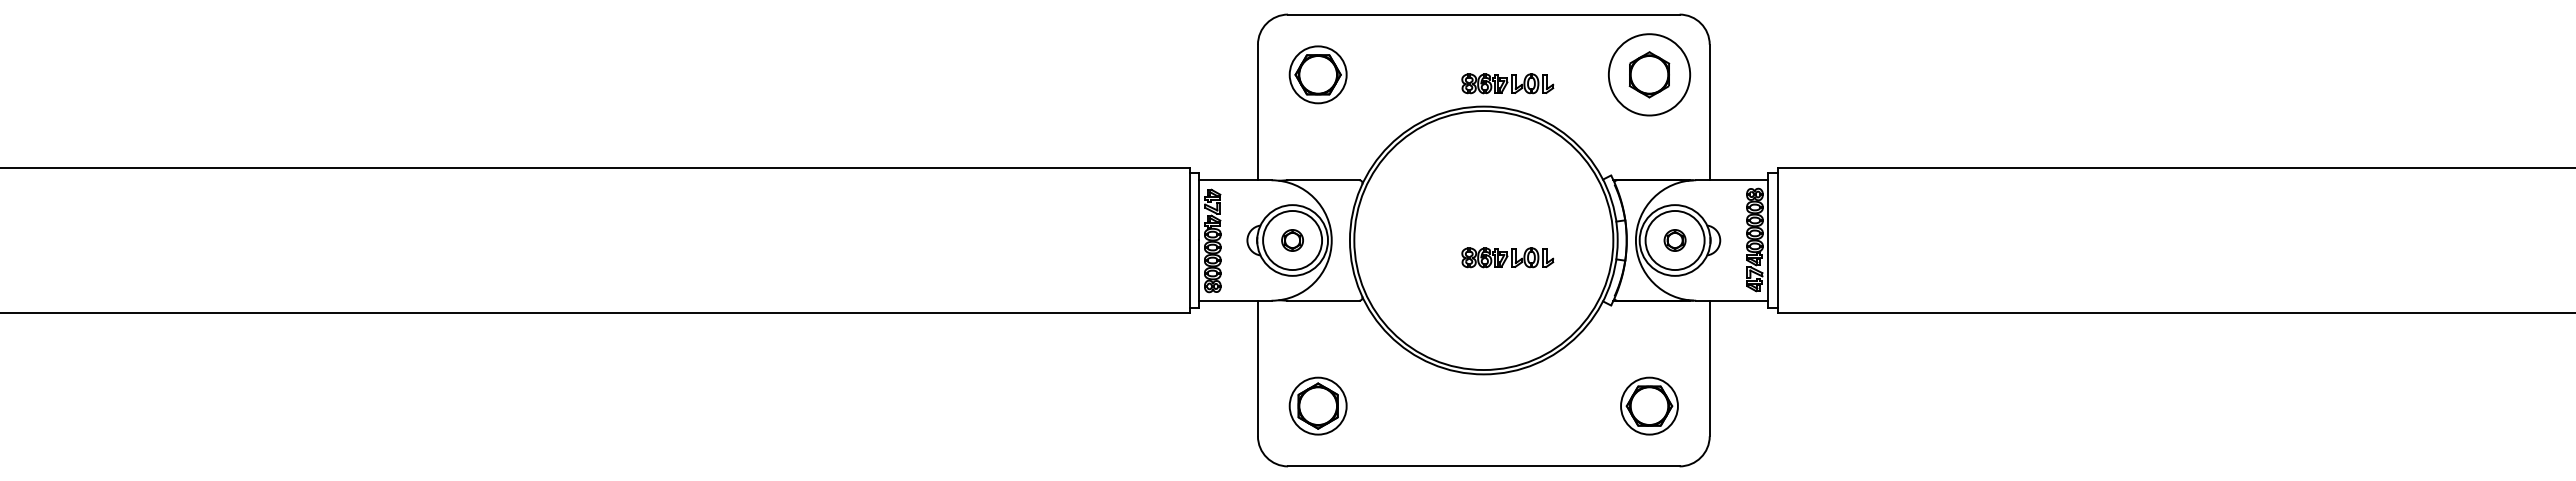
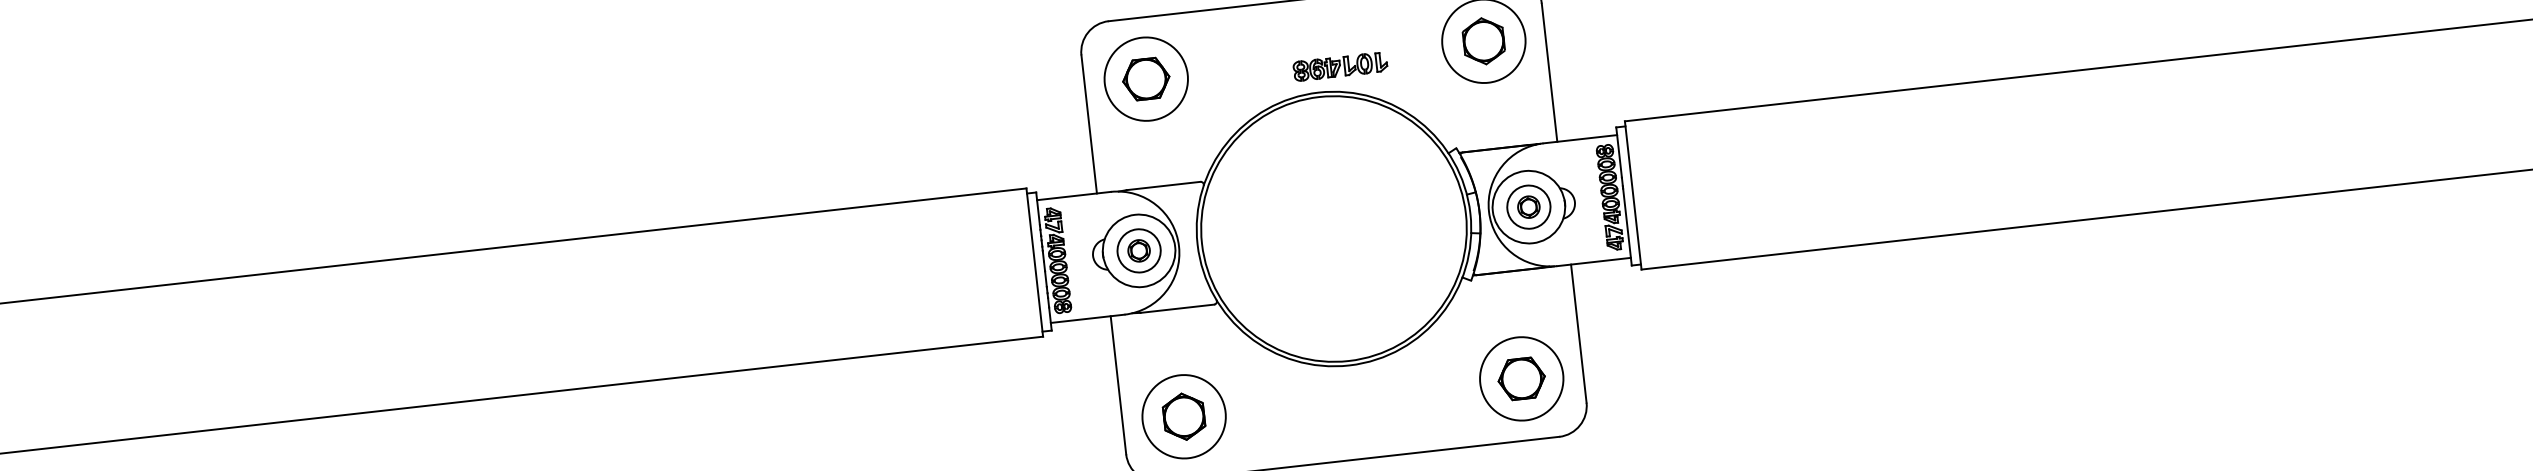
circle: (1317, 74) -> (1145, 78), size x1.43
circle: (1292, 240) -> (1139, 250), size x0.71
circle: (1675, 240) -> (1529, 207), size x0.71
part: (1507, 257) -> (1360, 243), removed
circle: (1317, 405) -> (1183, 416), size x1.43
circle: (1649, 405) -> (1521, 378), size x1.43

